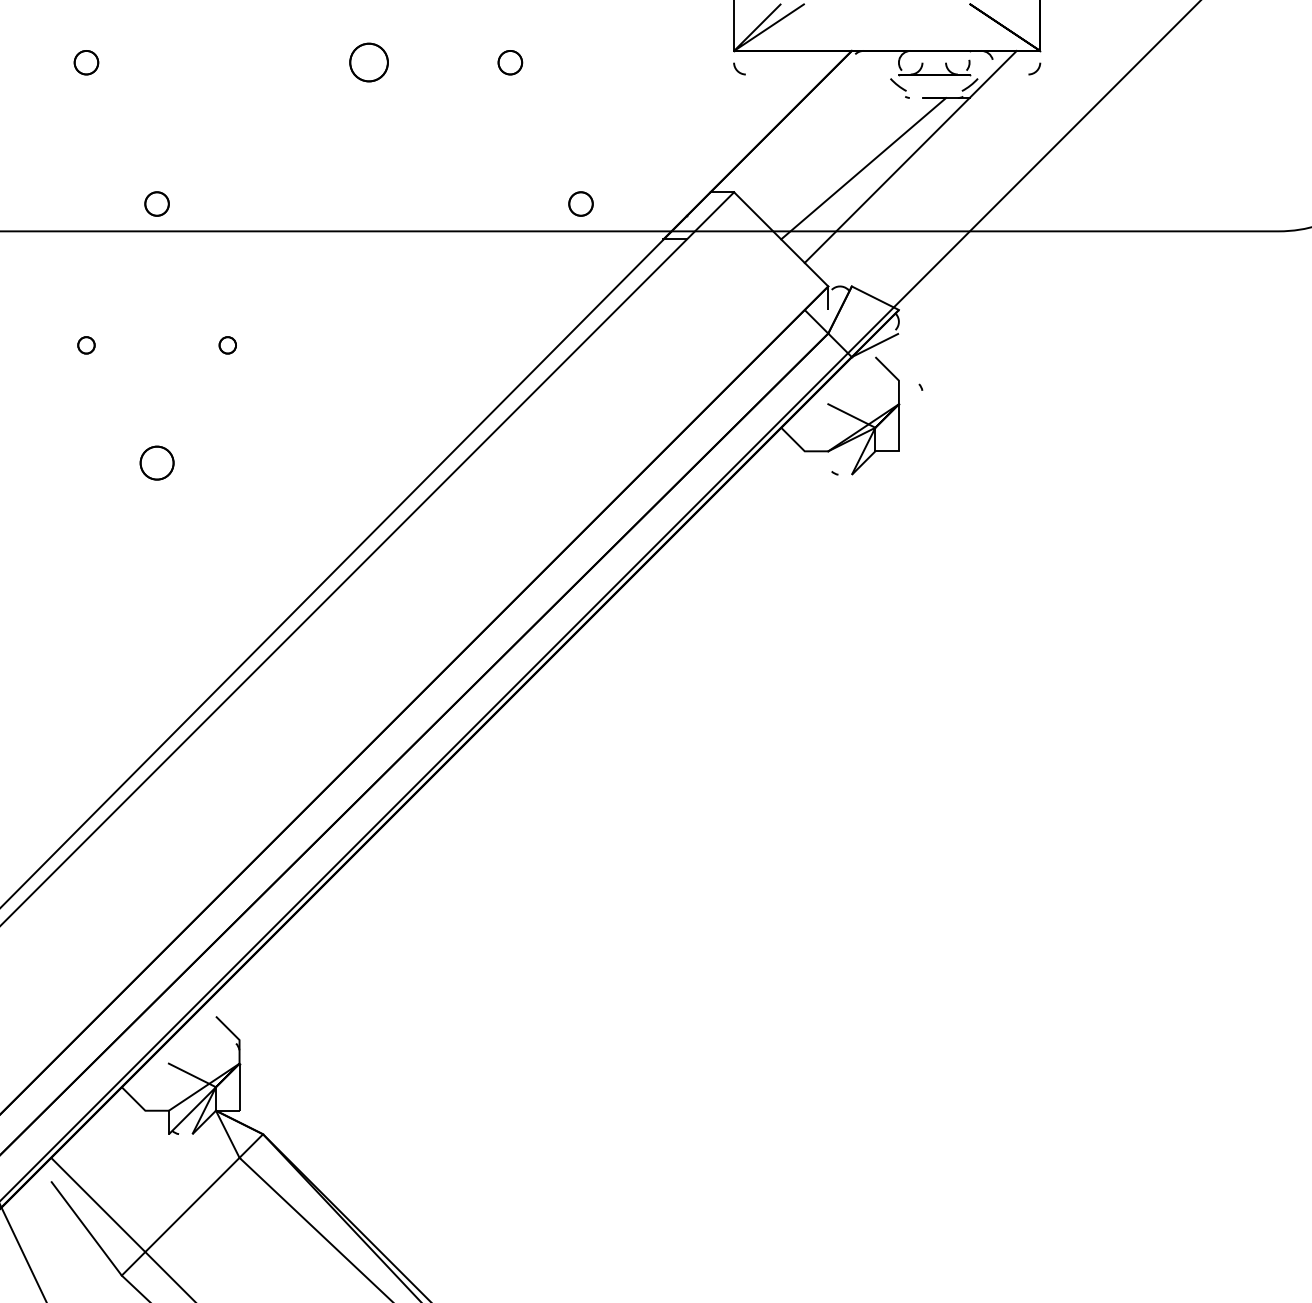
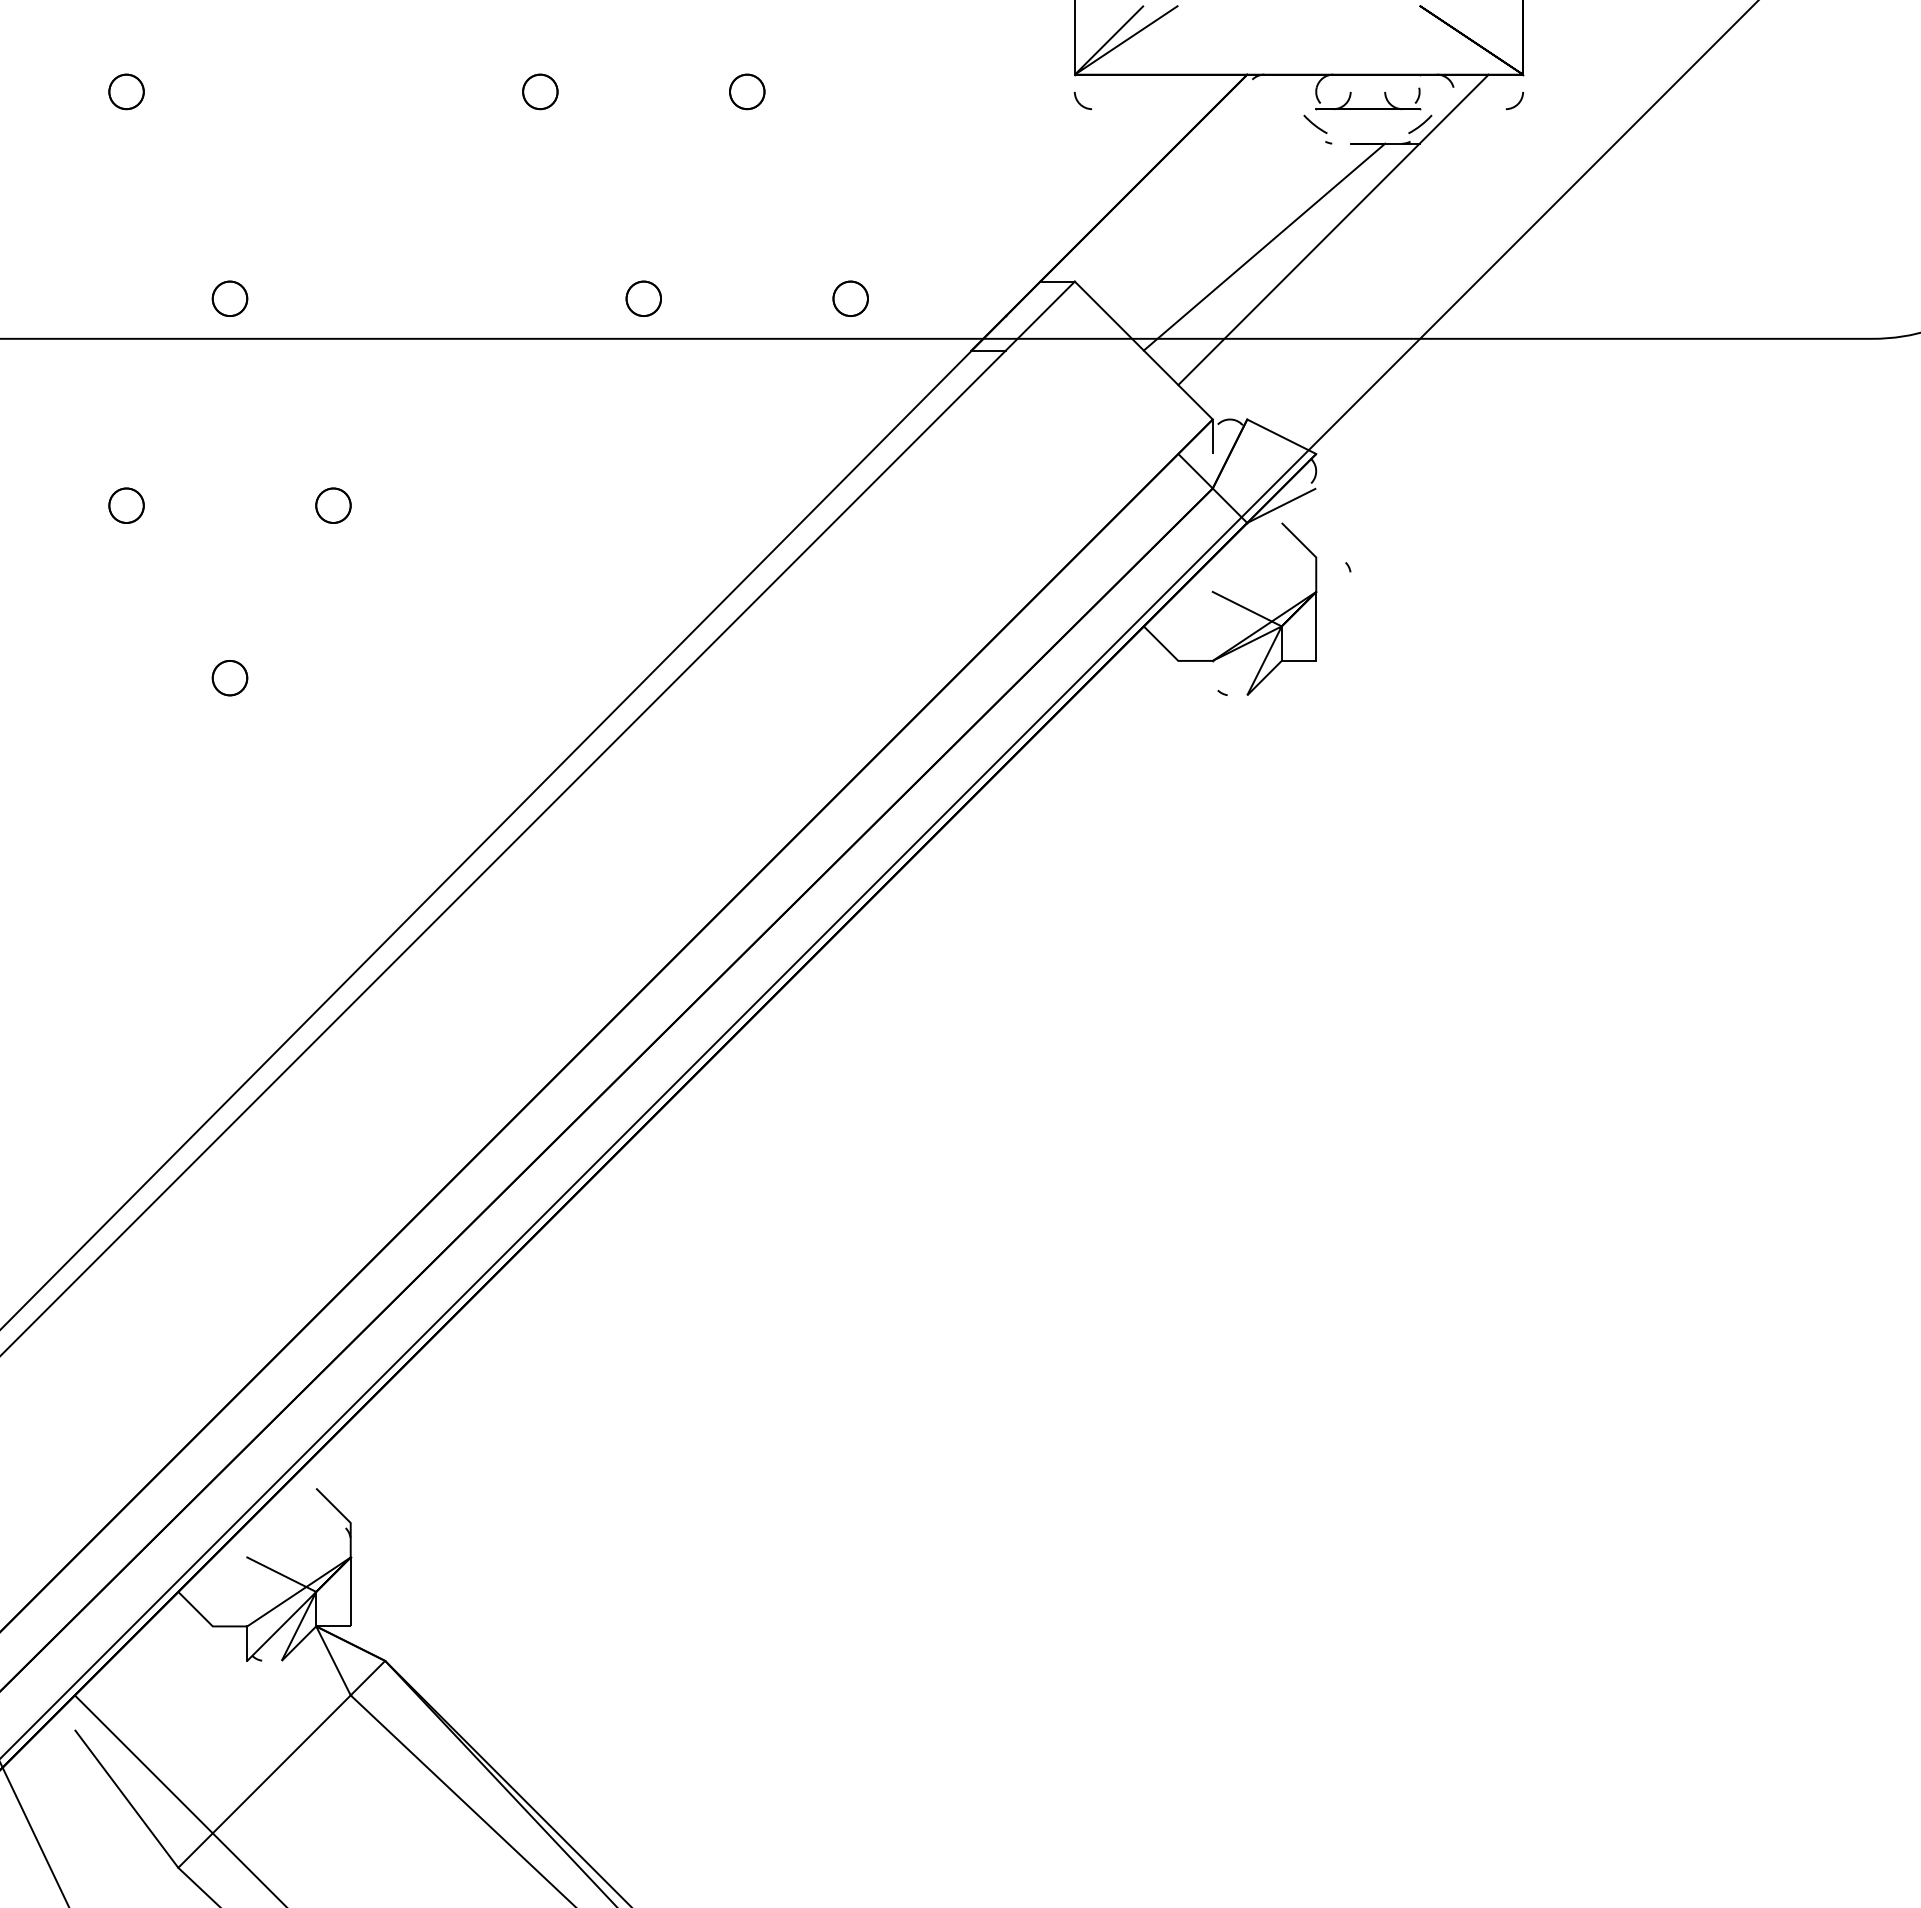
part: (368, 62) -> (539, 91), size x0.62
part: (439, 203) -> (643, 298), added
part: (86, 345) -> (126, 505), size x1.43
part: (227, 345) -> (333, 505), size x1.43
part: (156, 462) -> (229, 677), size x0.71

